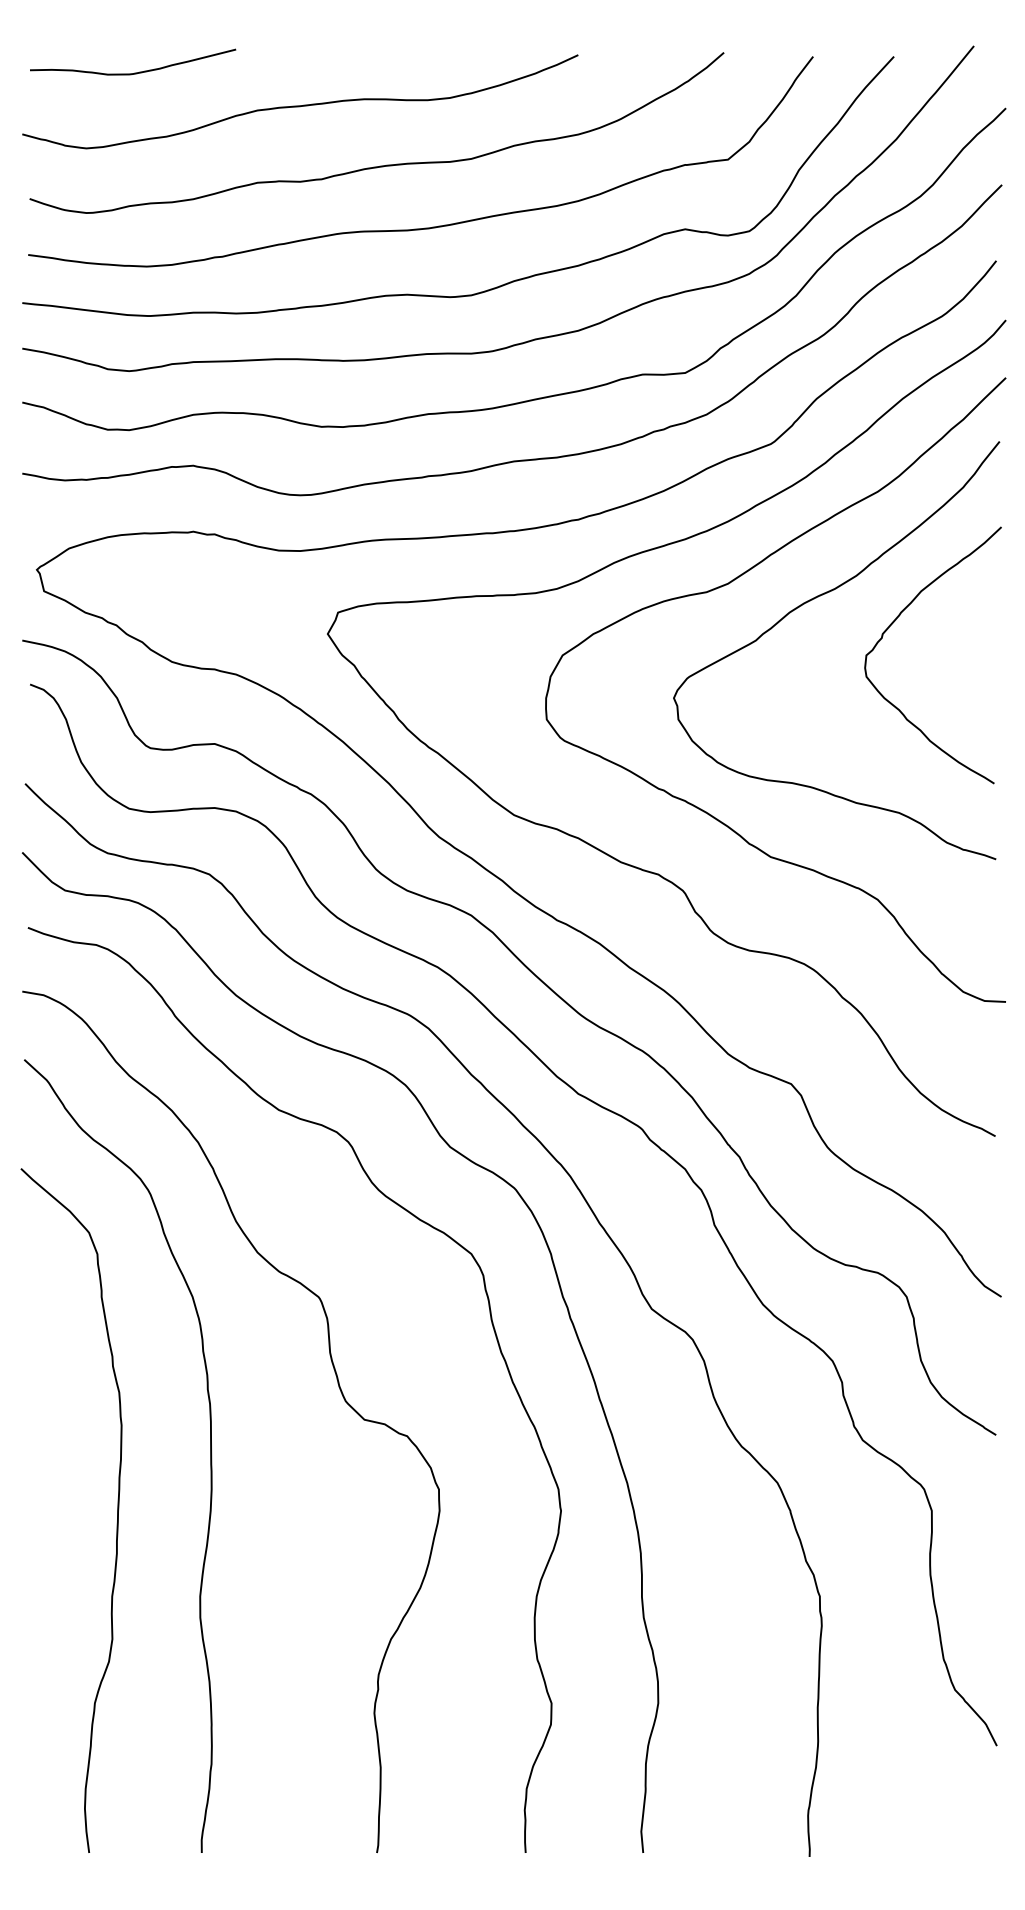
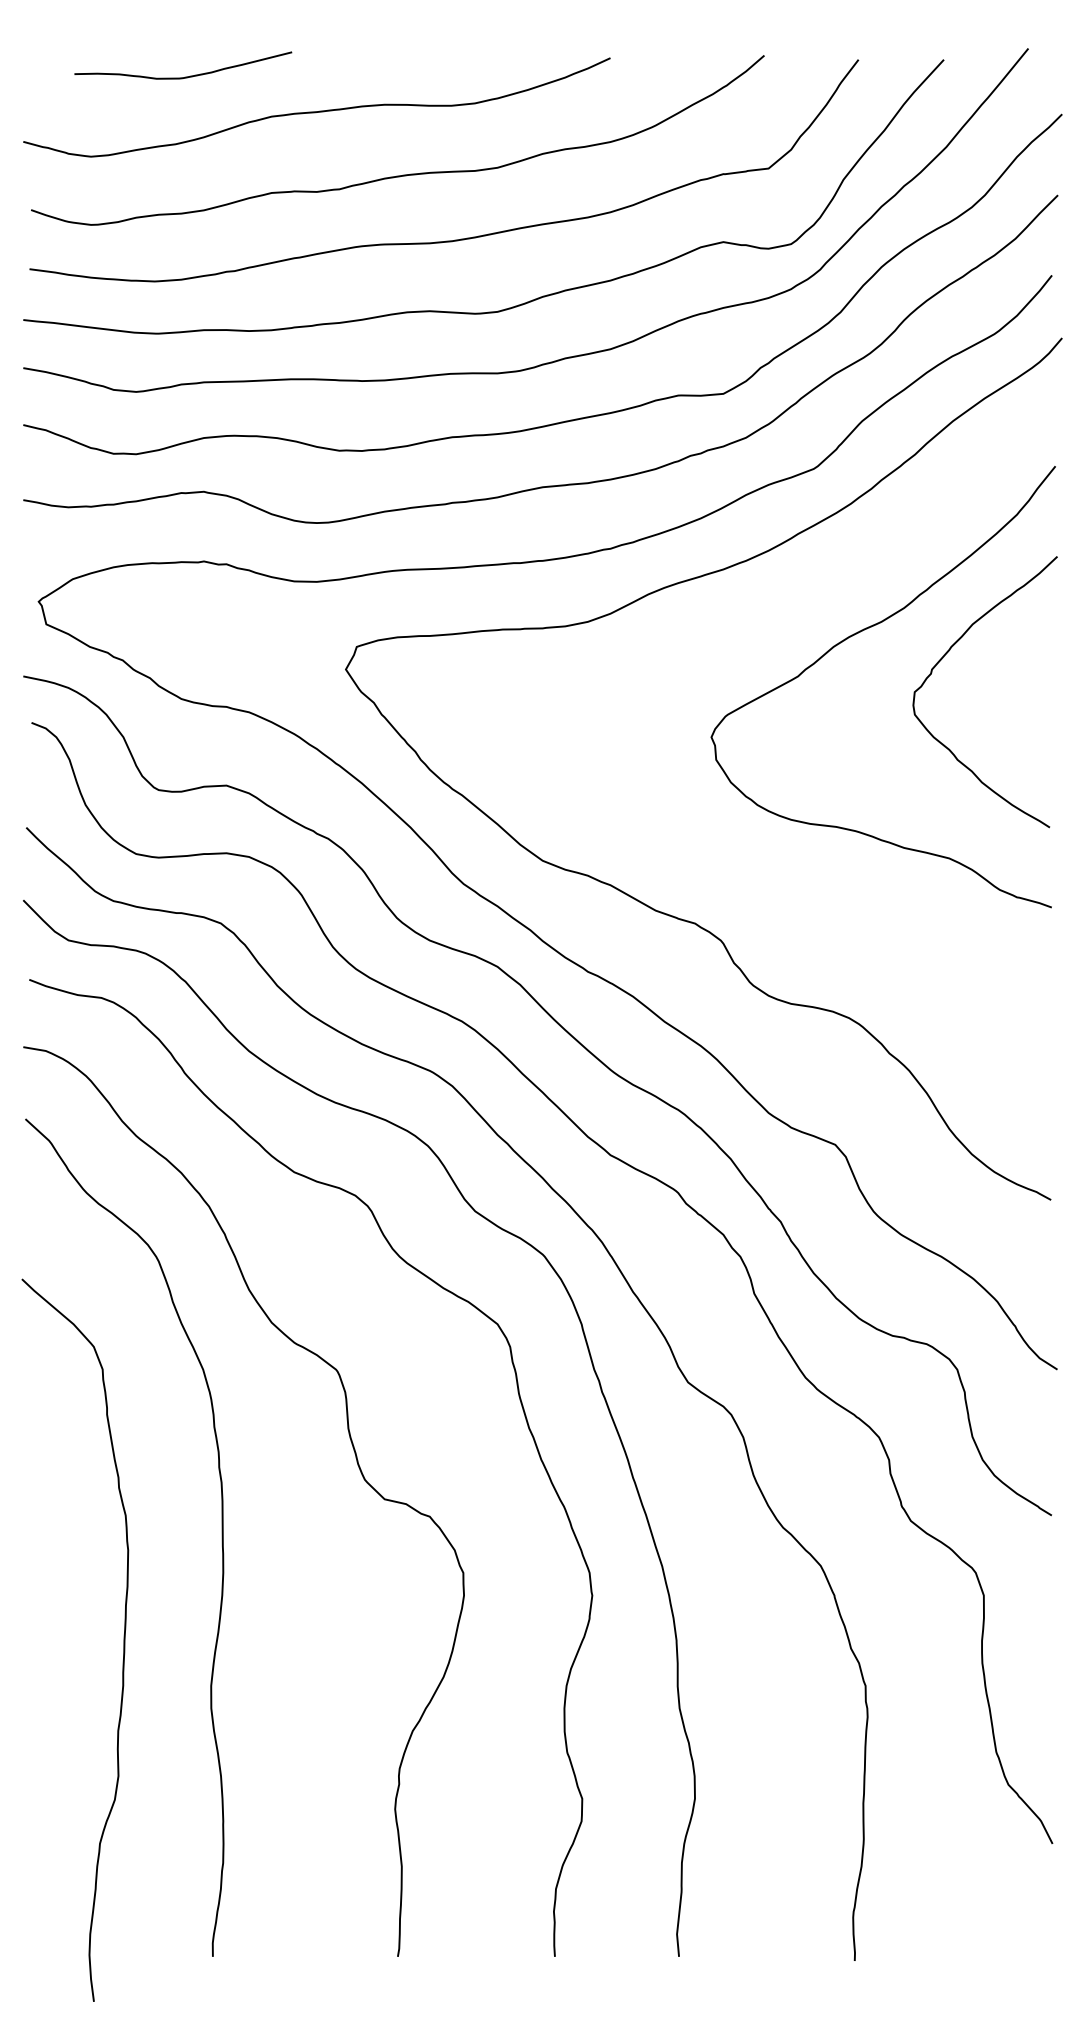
curve: (135, 72) -> (185, 76), moved
curve: (726, 585) -> (766, 618), removed
curve: (117, 1509) -> (123, 1639), moved

